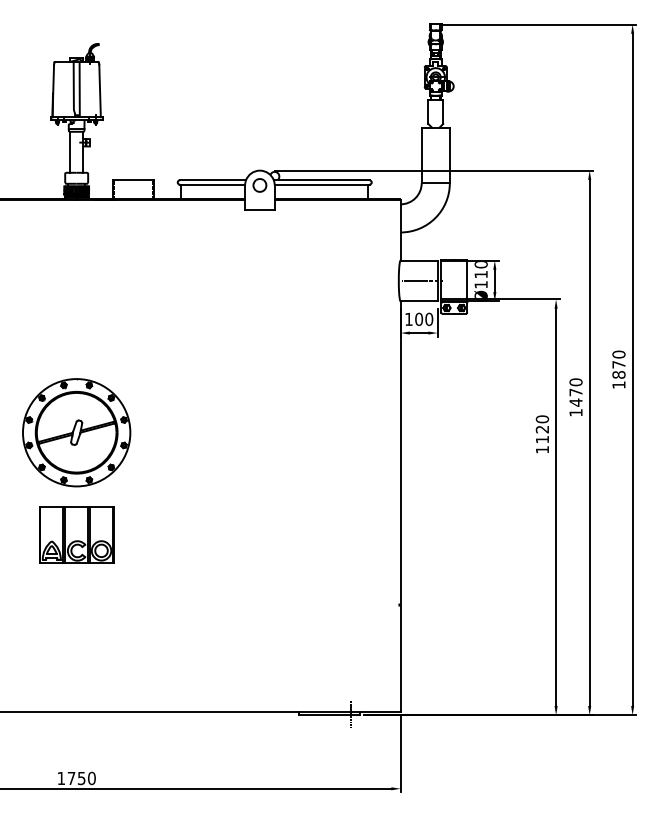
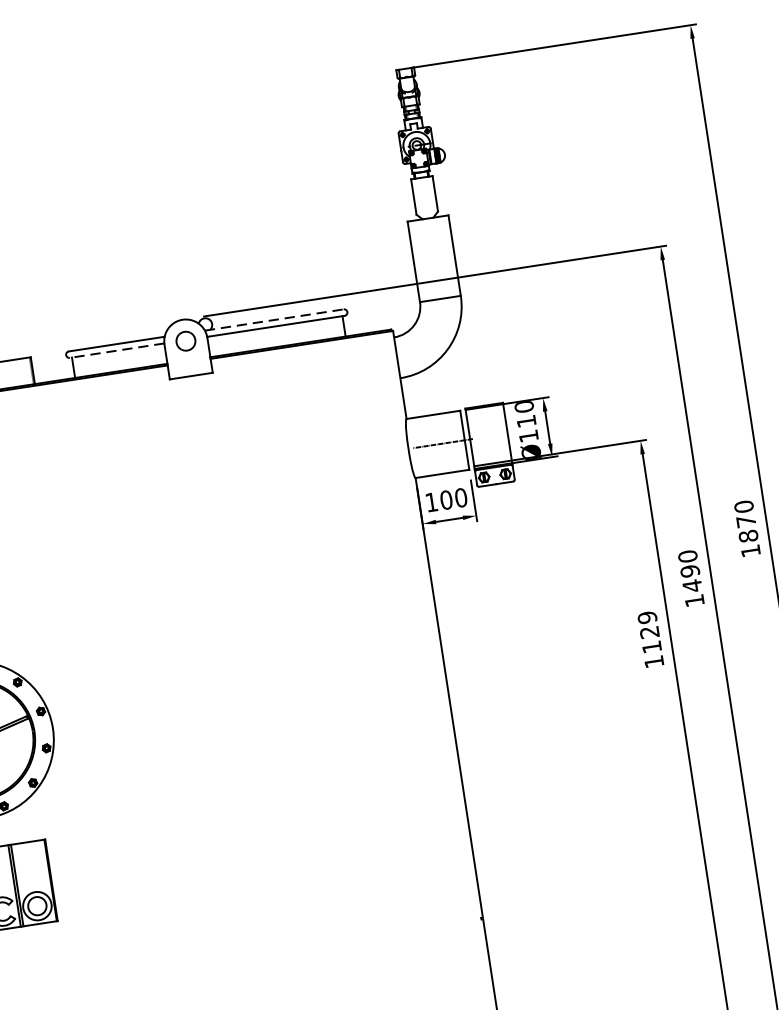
line: (321, 180) -> (274, 320), solid -> dashed
line: (212, 184) -> (116, 350), solid -> dashed
text: (575, 392) -> (689, 571), 1470 -> 1490
text: (542, 419) -> (647, 617), 1120 -> 1129

